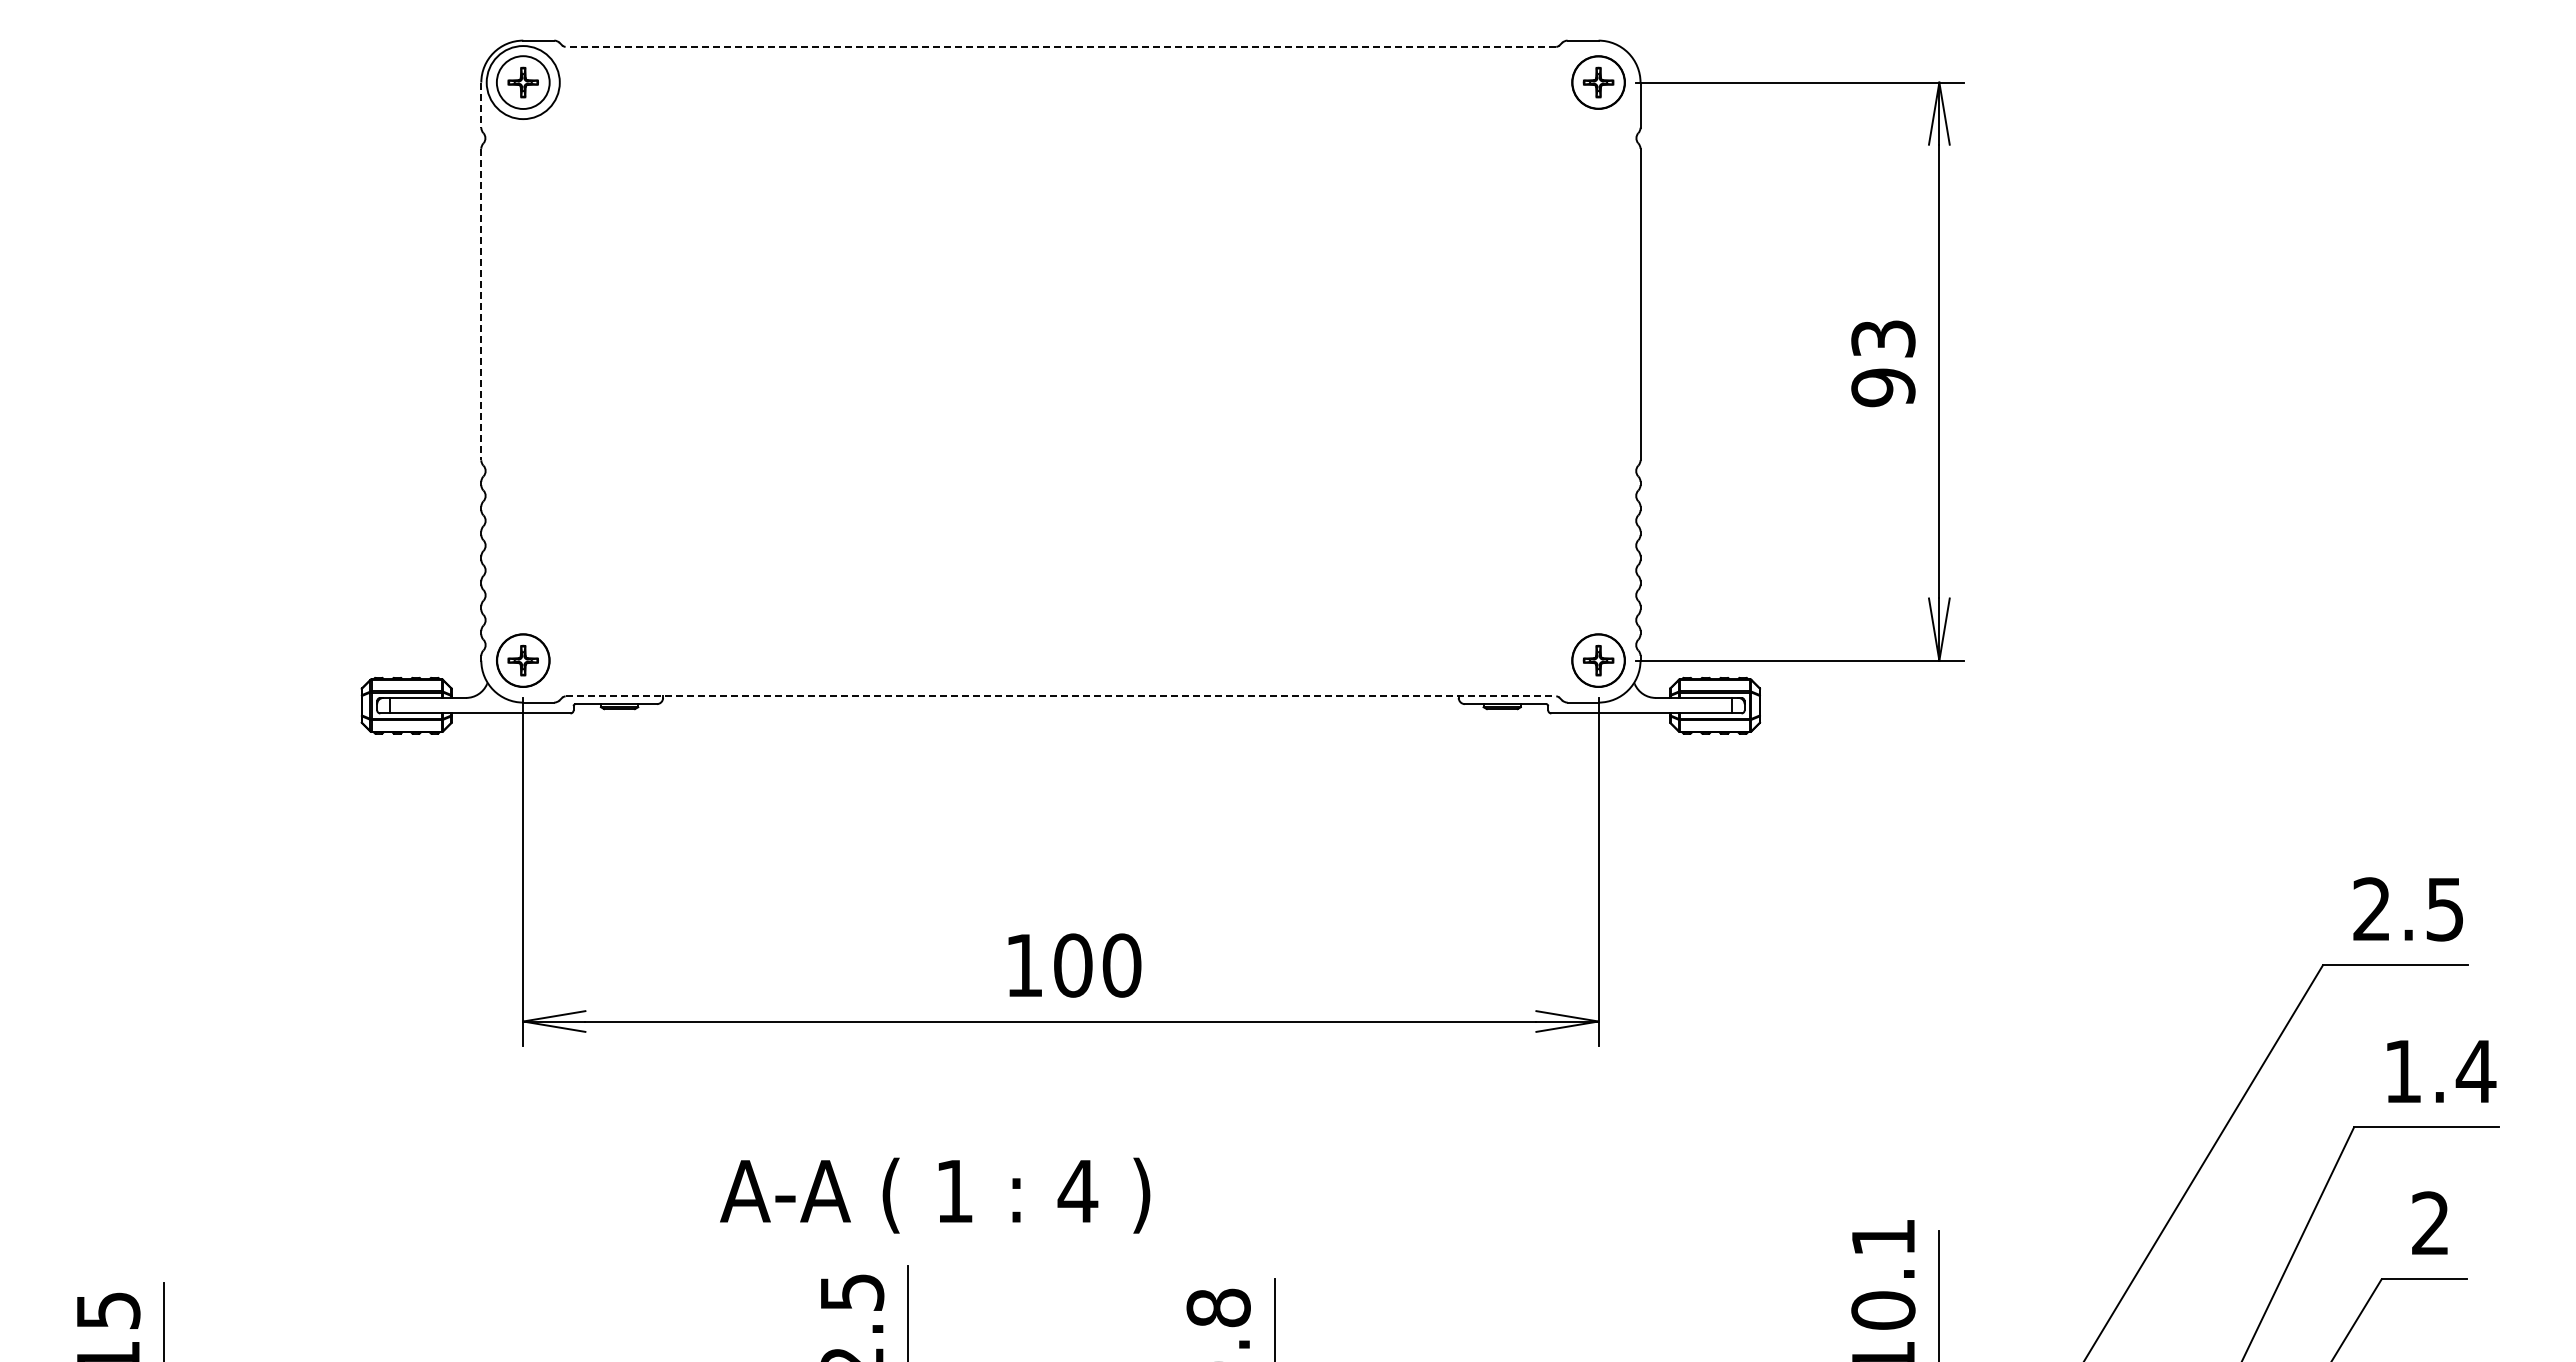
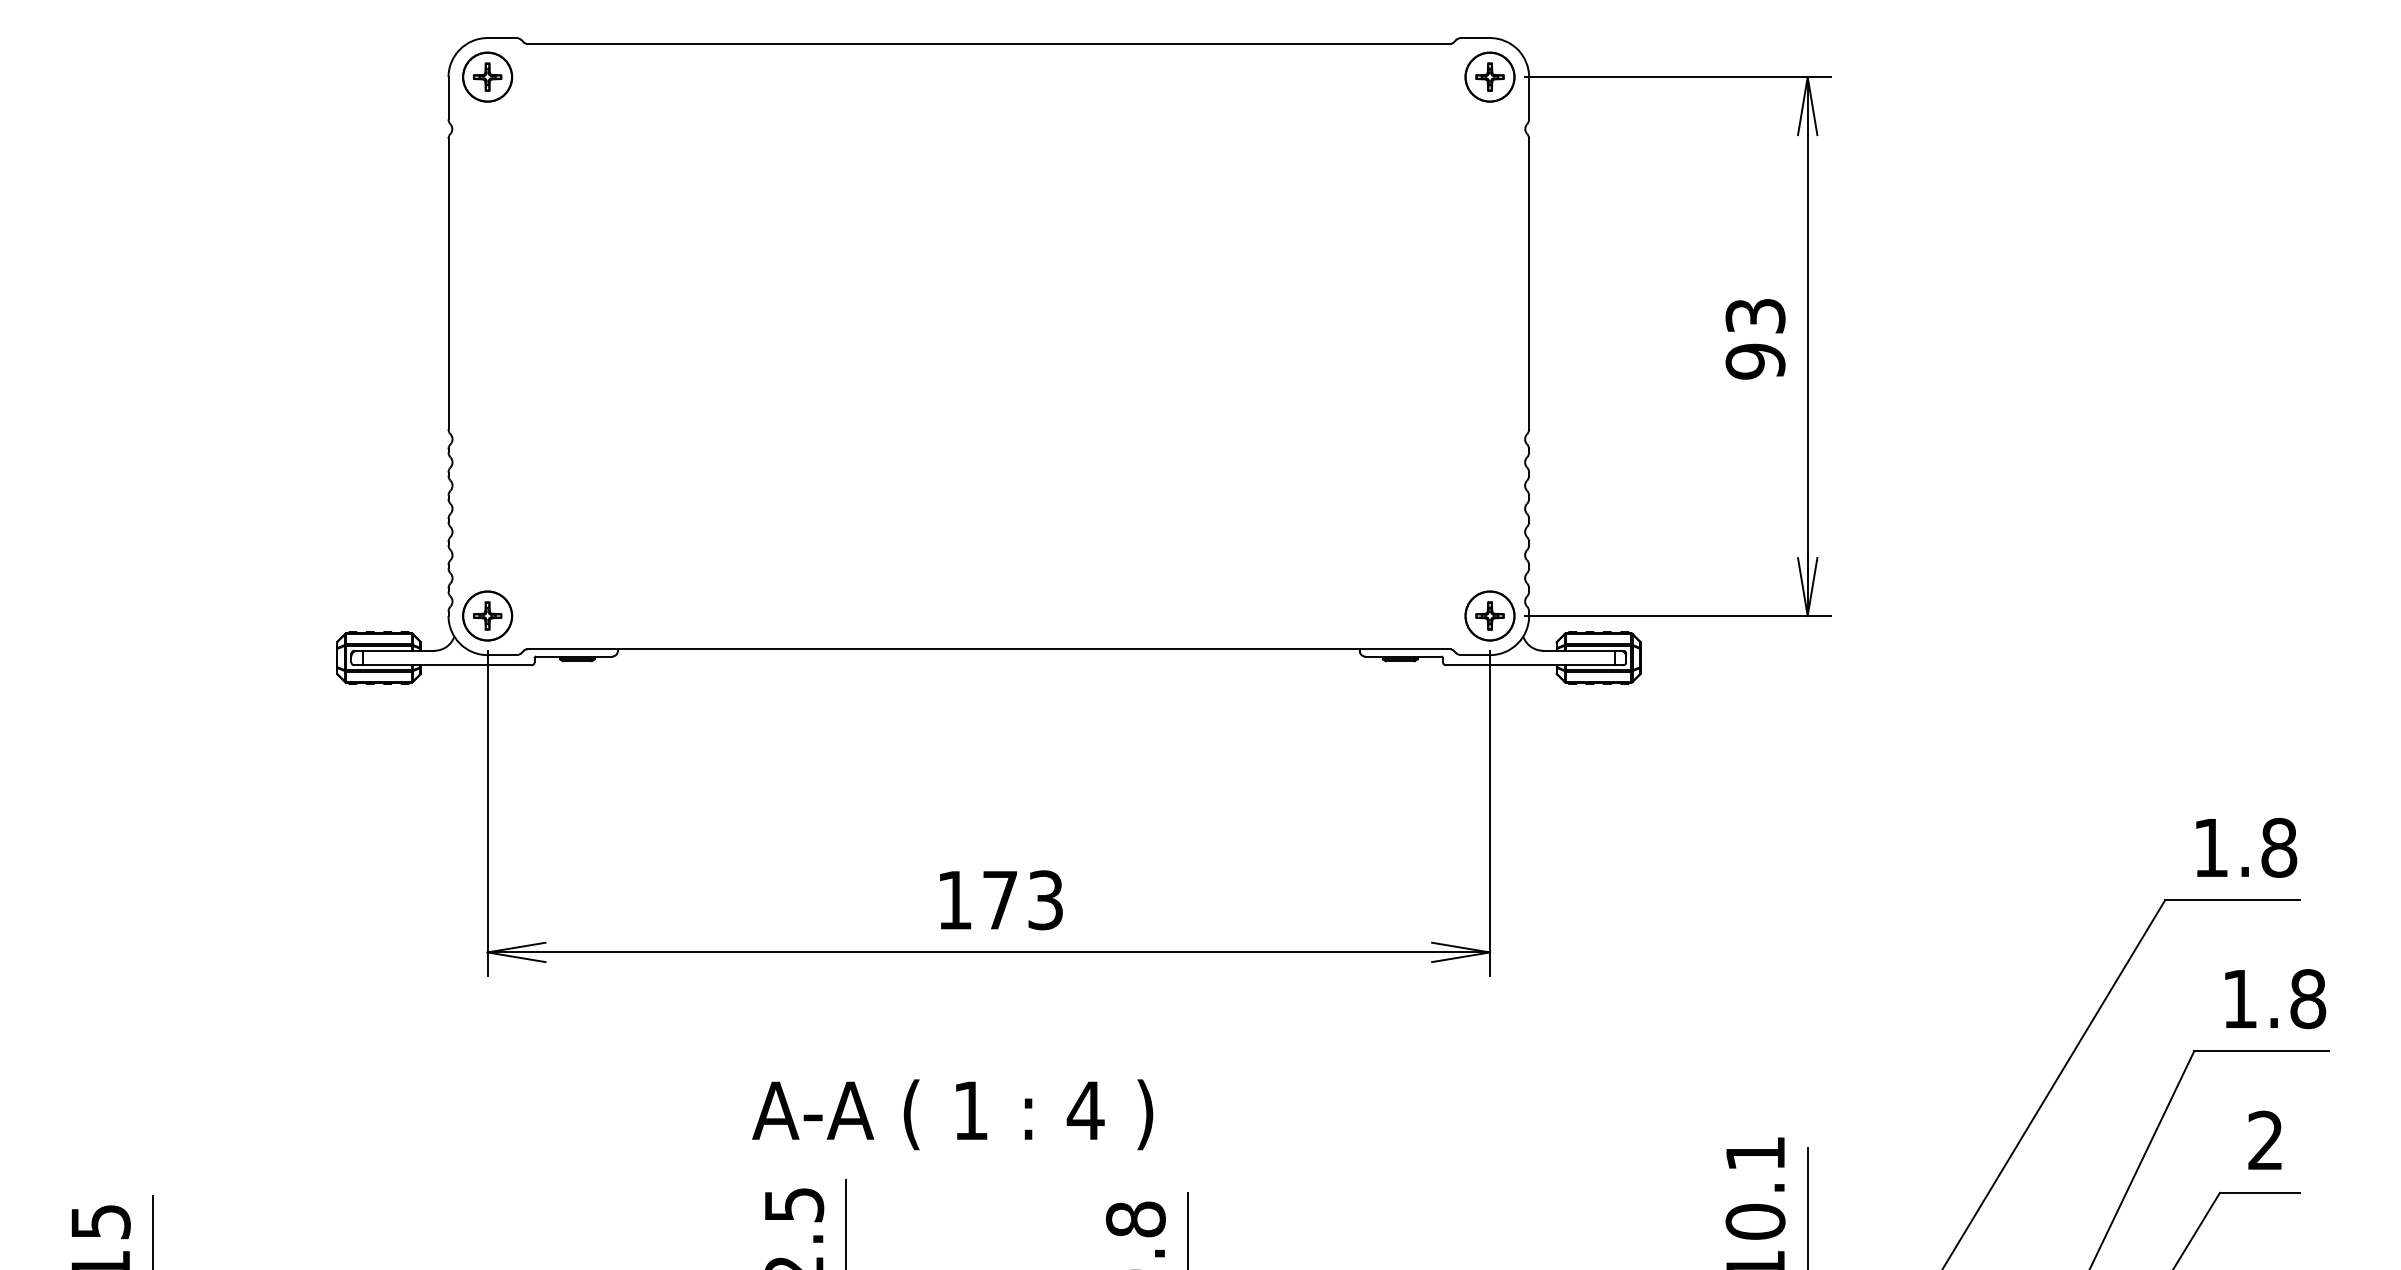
line: (1060, 46) -> (988, 43), dashed -> solid
circle: (523, 82) -> (487, 77), size x0.71
line: (481, 105) -> (448, 98), dashed -> solid
line: (481, 304) -> (448, 284), dashed -> solid
line: (1061, 696) -> (989, 649), dashed -> solid
text: (2408, 909) -> (2245, 848), 2.5 -> 1.8
text: (1097, 965) -> (1022, 900), 100 -> 173
text: (2475, 1071) -> (2307, 999), 1.4 -> 1.8
text: (935, 1195) -> (953, 1114), moved

